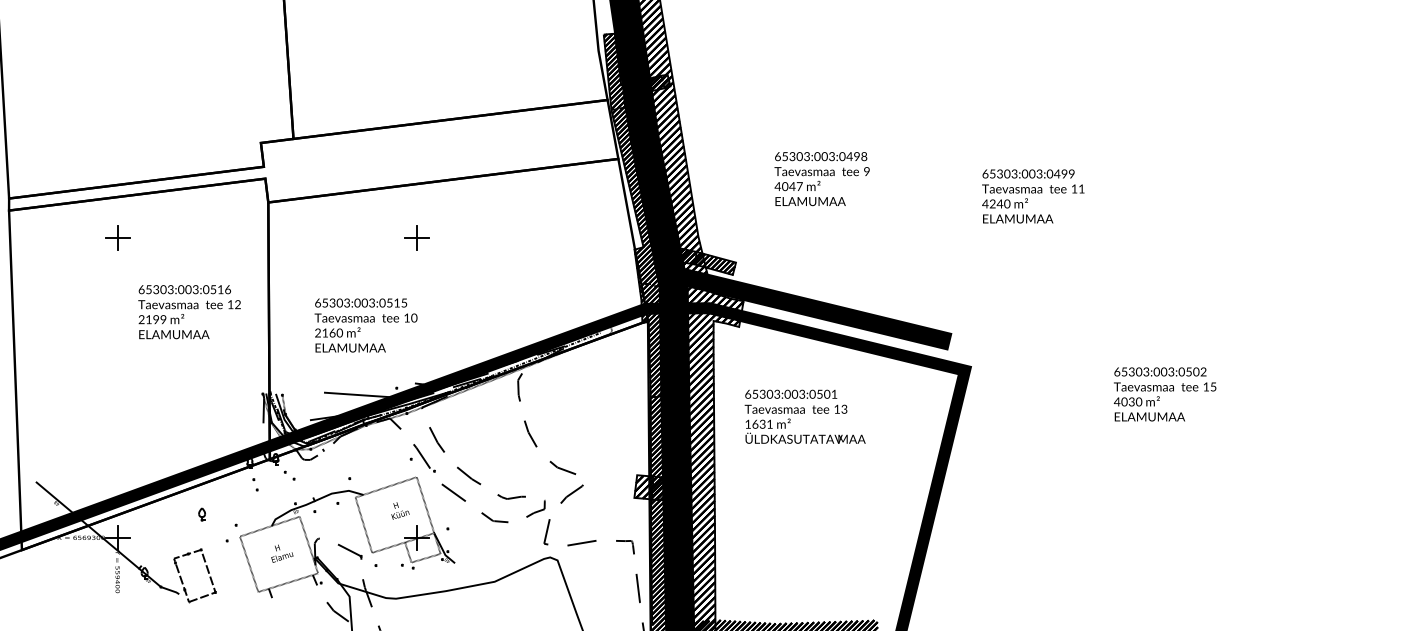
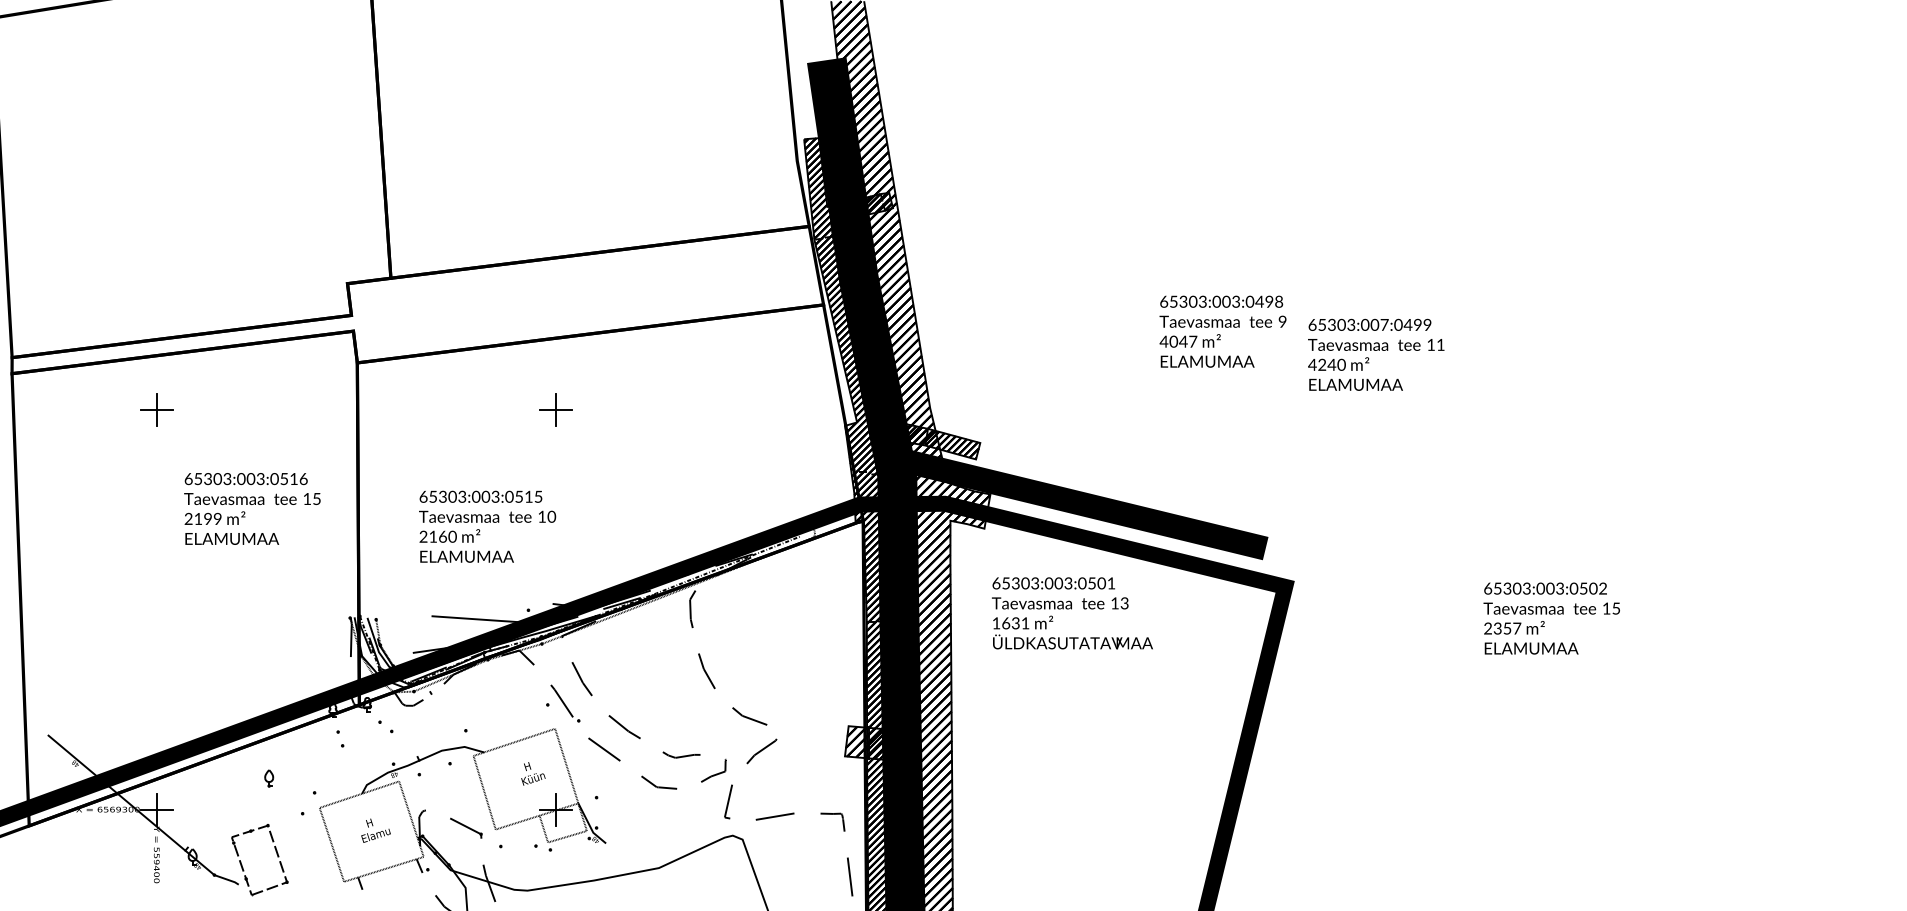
text: (1039, 173) -> (1384, 324), 65303:003:0499 -> 65303:007:0499
text: (821, 178) -> (1222, 331), moved
text: (237, 305) -> (316, 499), 12 -> 15
text: (1128, 401) -> (1502, 628), 4030 -> 2357
text: (805, 416) -> (1072, 613), moved

